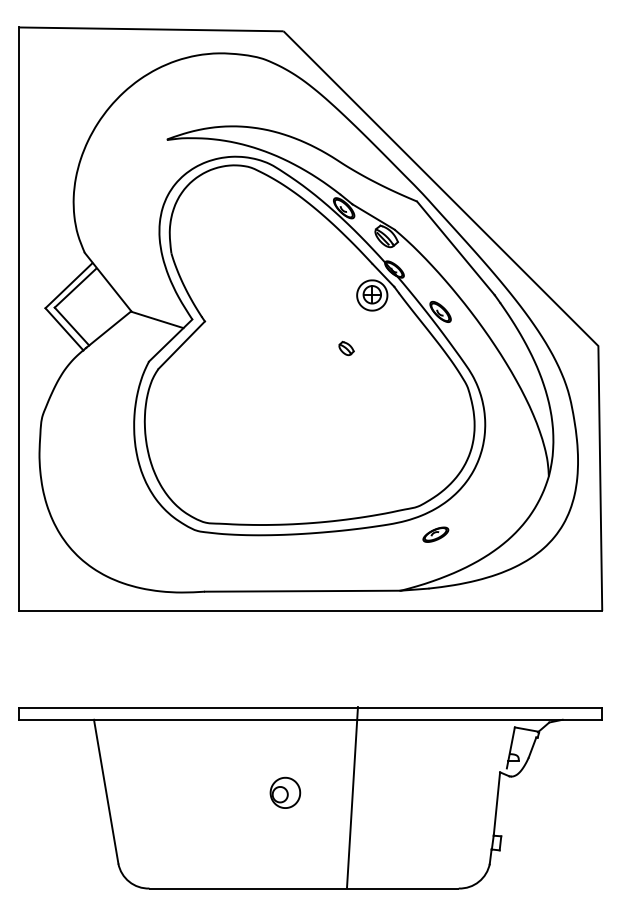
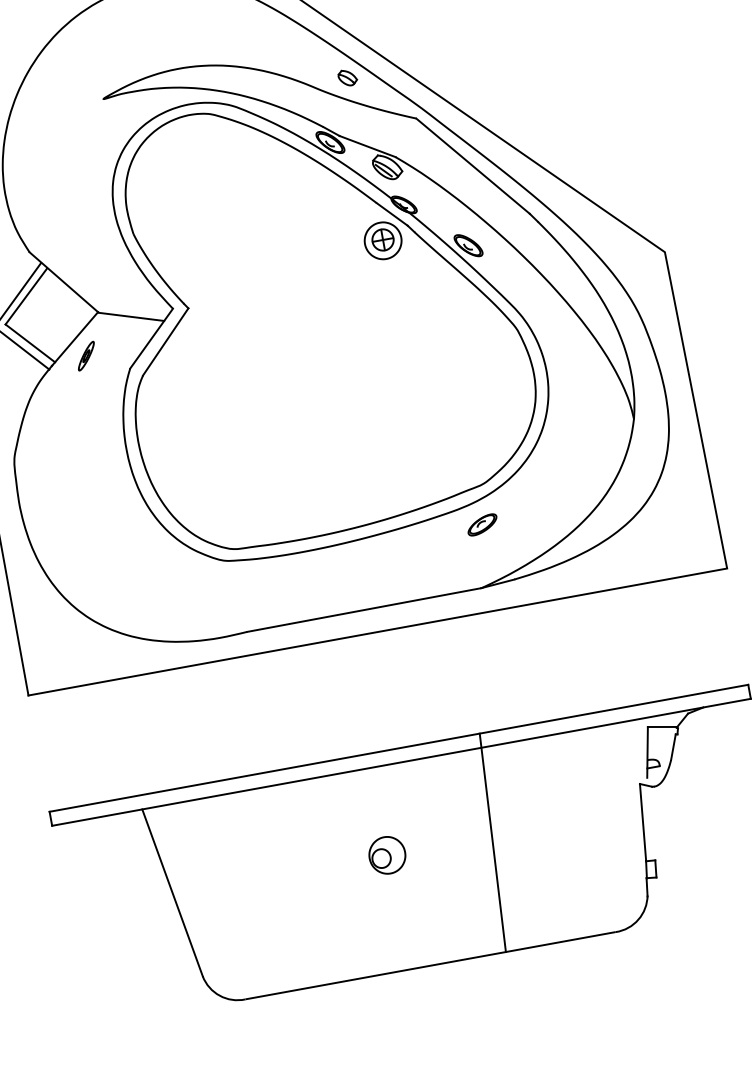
part: (115, 344) -> (86, 355), added
part: (346, 348) -> (347, 77), moved
part: (435, 534) -> (482, 524), moved
line: (352, 797) -> (492, 843), moved

